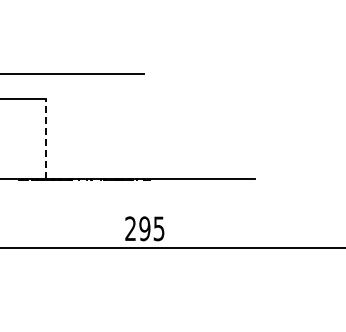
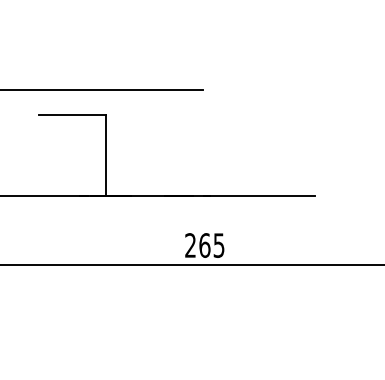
line: (45, 137) -> (105, 154), dashed -> solid
text: (144, 228) -> (204, 245), 295 -> 265

